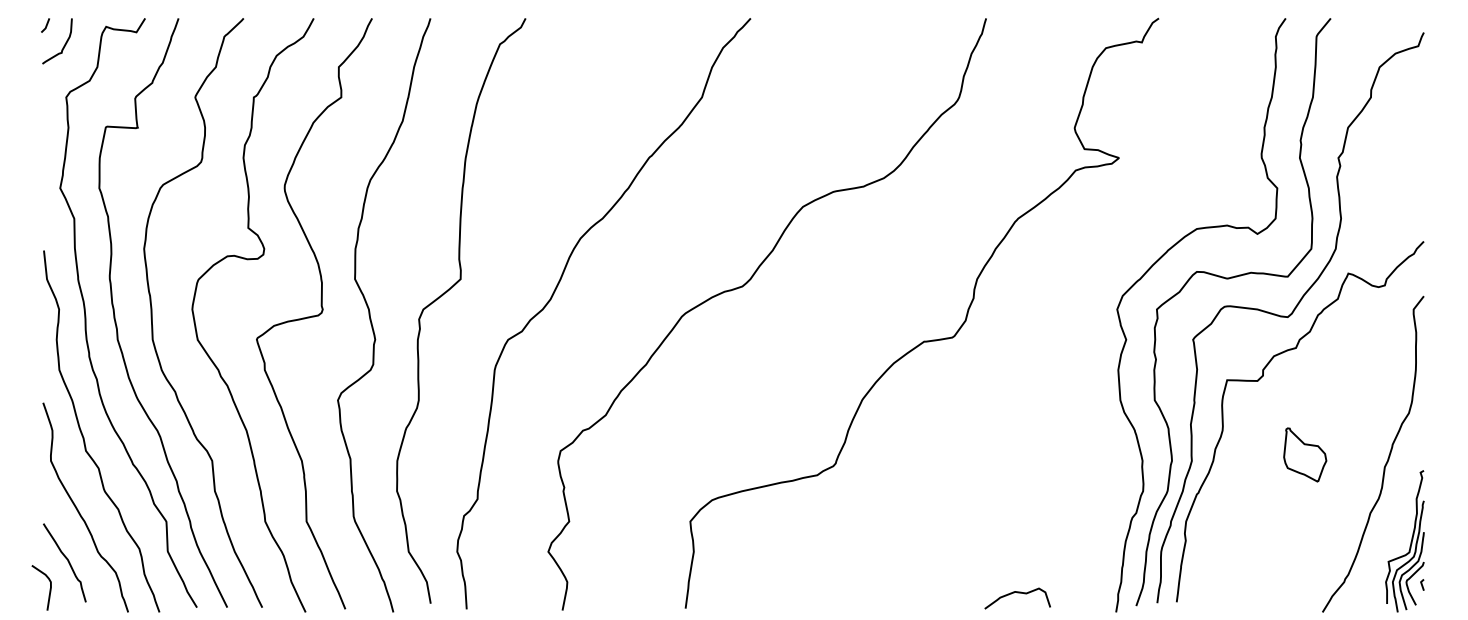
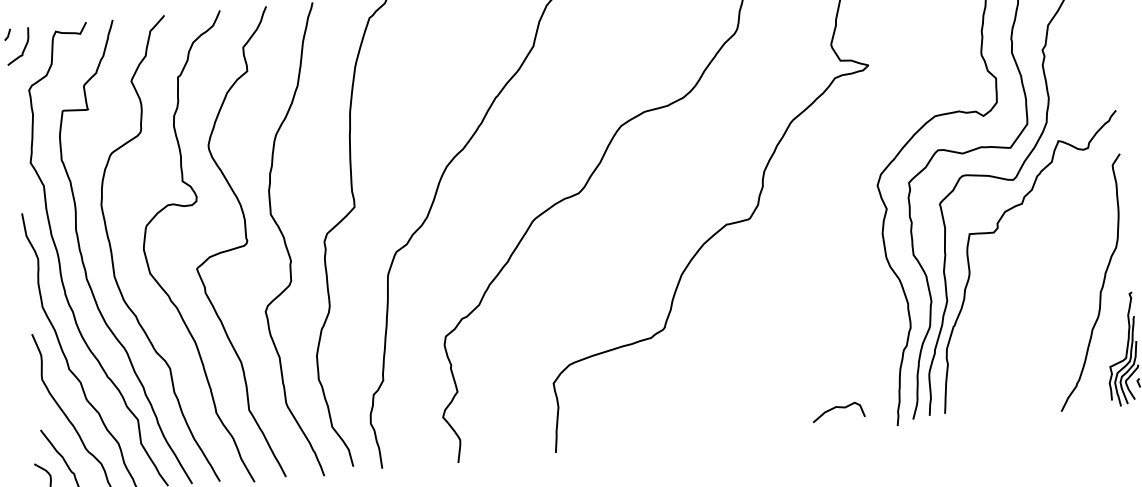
part: (1305, 454) -> (1036, 287), removed
curve: (1017, 593) -> (838, 408), moved

